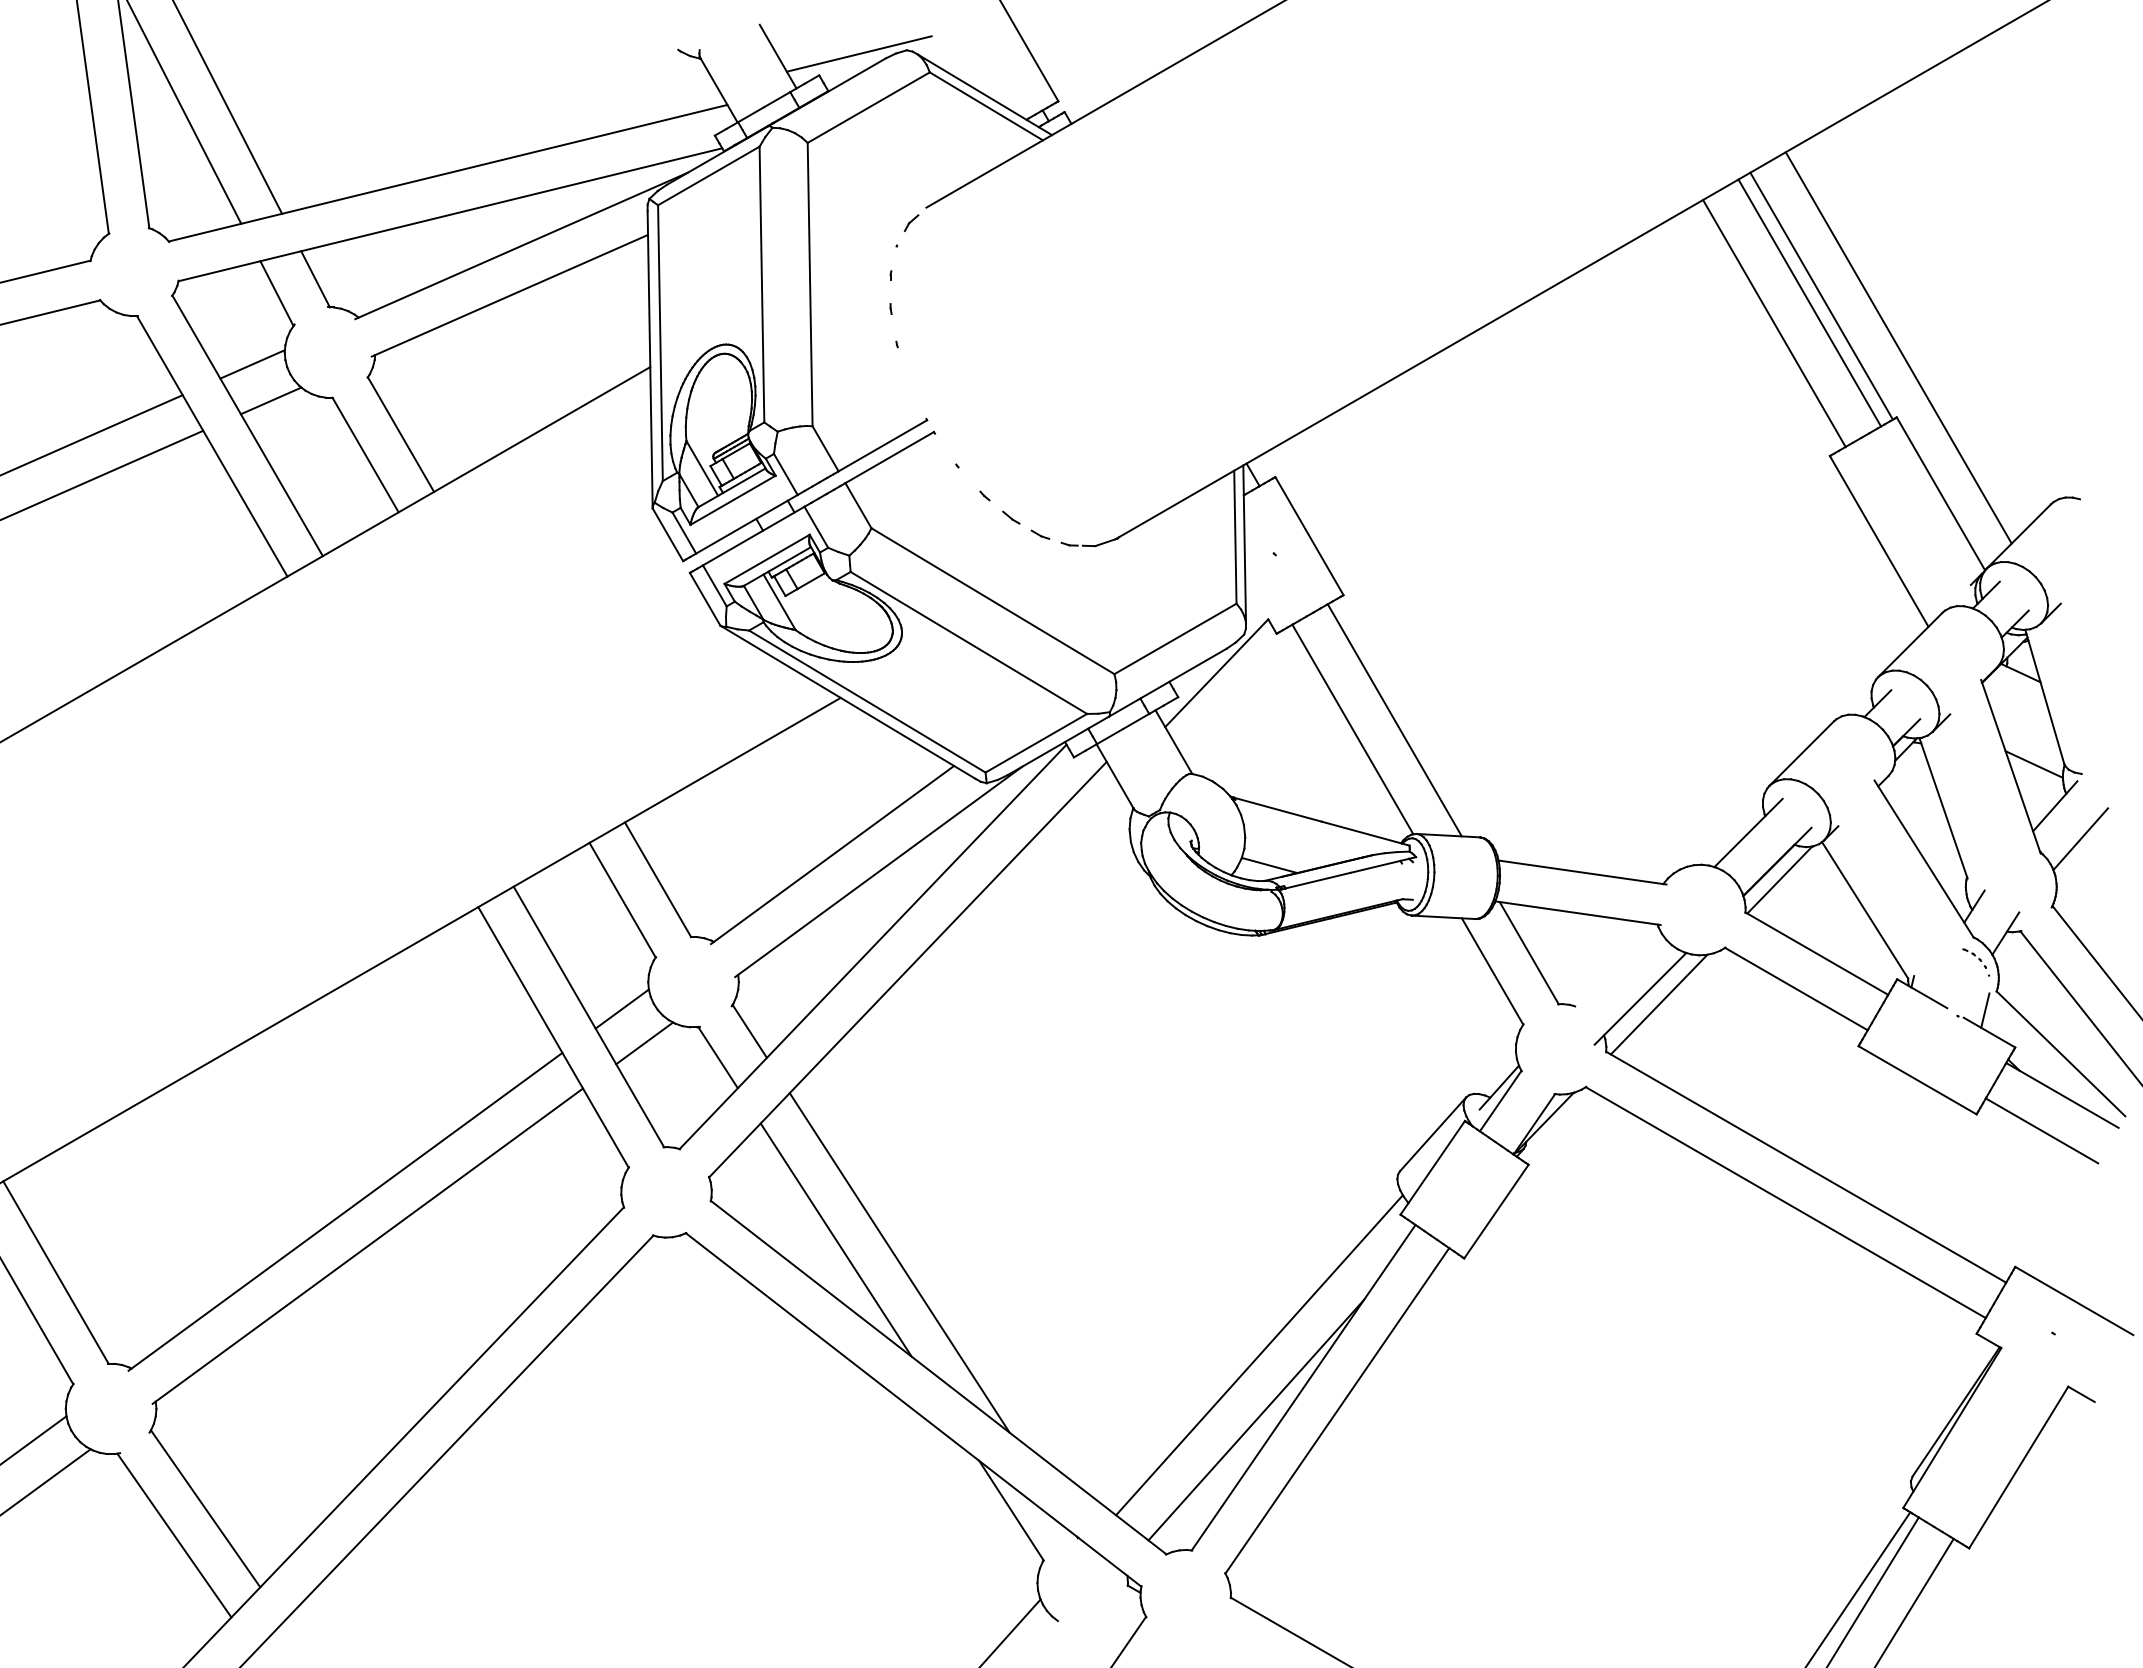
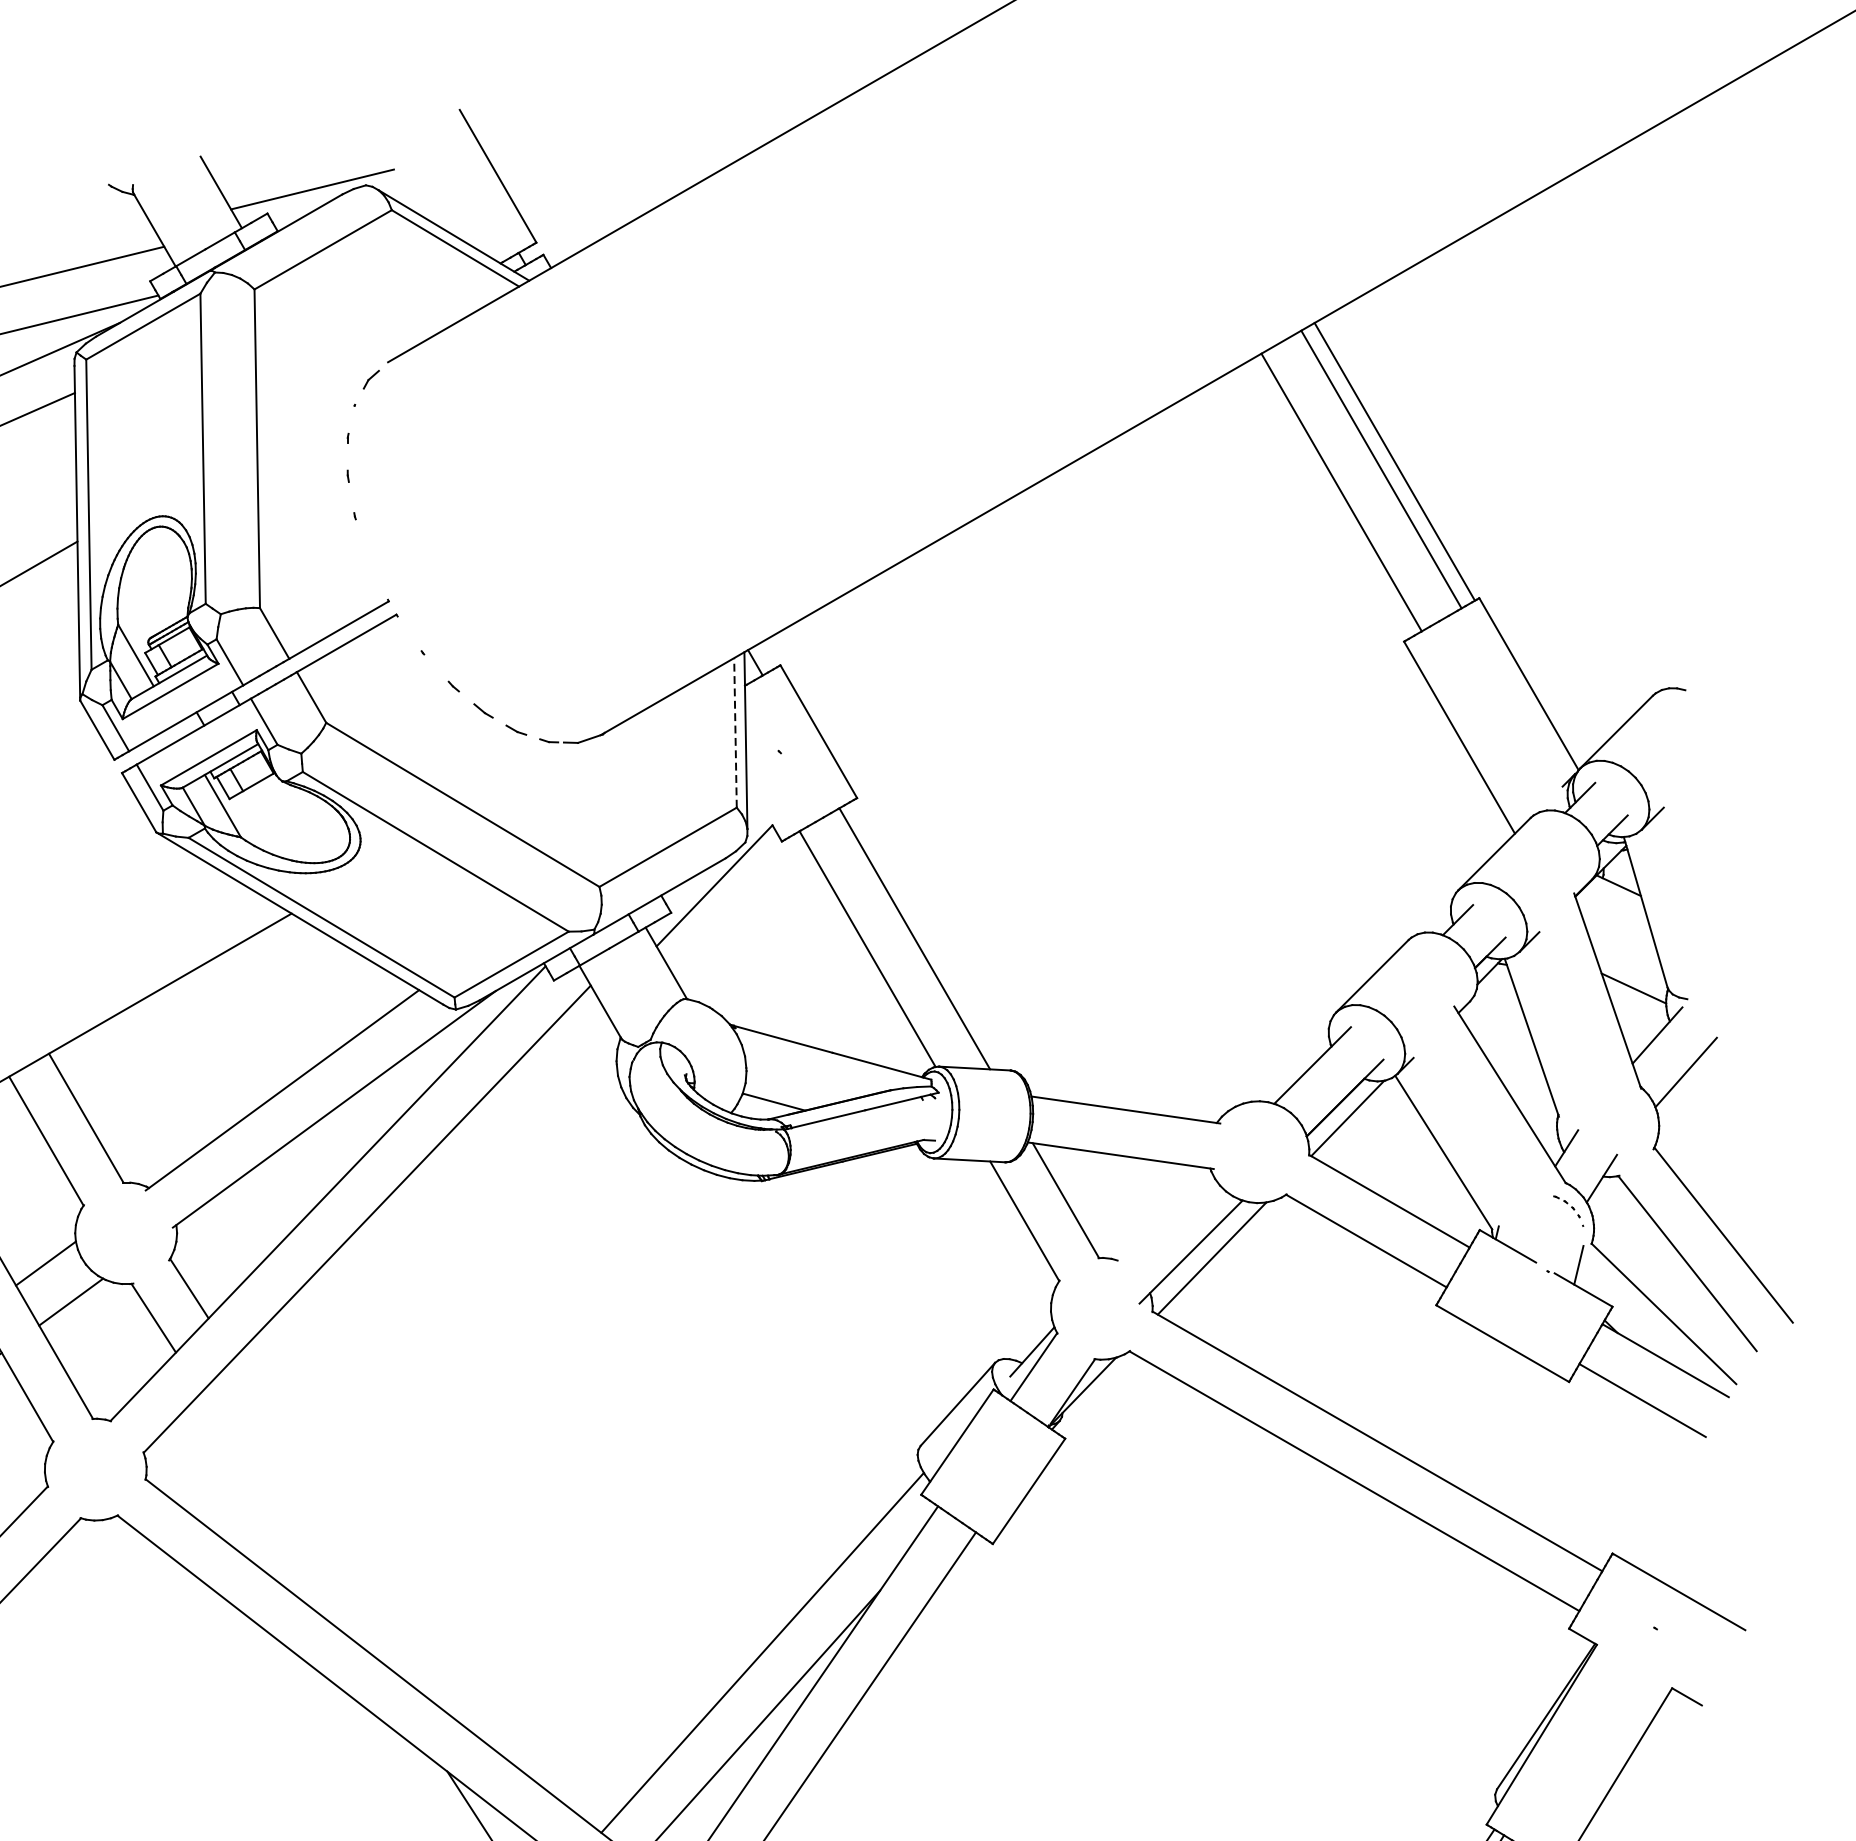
line: (1898, 347) -> (1481, 519), removed
line: (1235, 537) -> (735, 733), solid -> dashed
line: (835, 1239) -> (285, 1522), removed
line: (899, 1262) -> (357, 1548), removed

